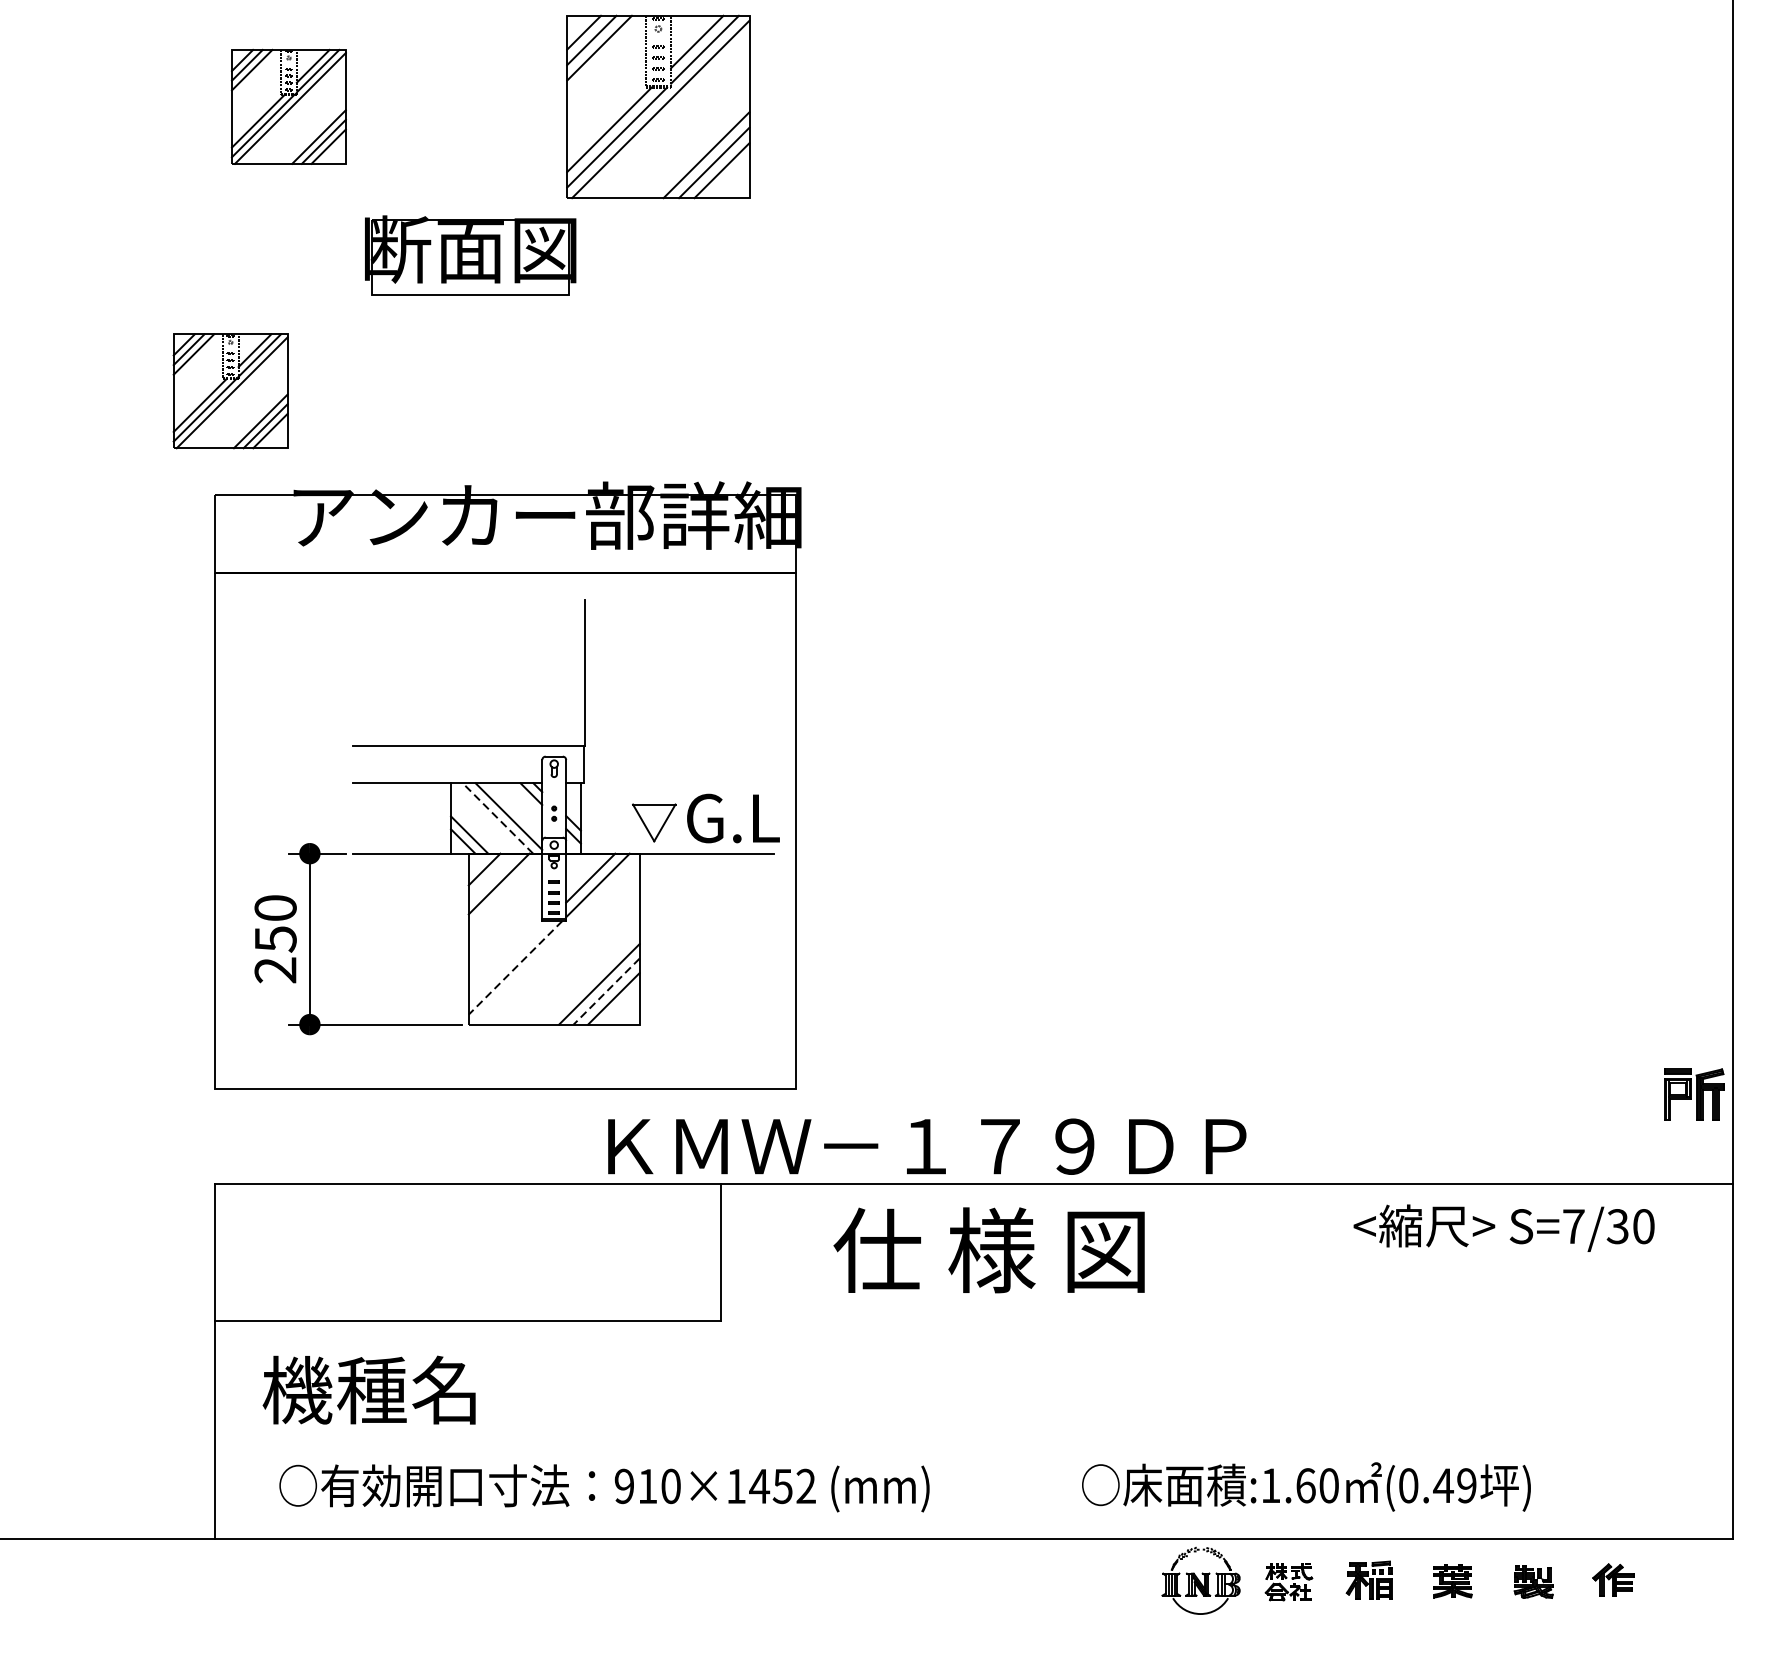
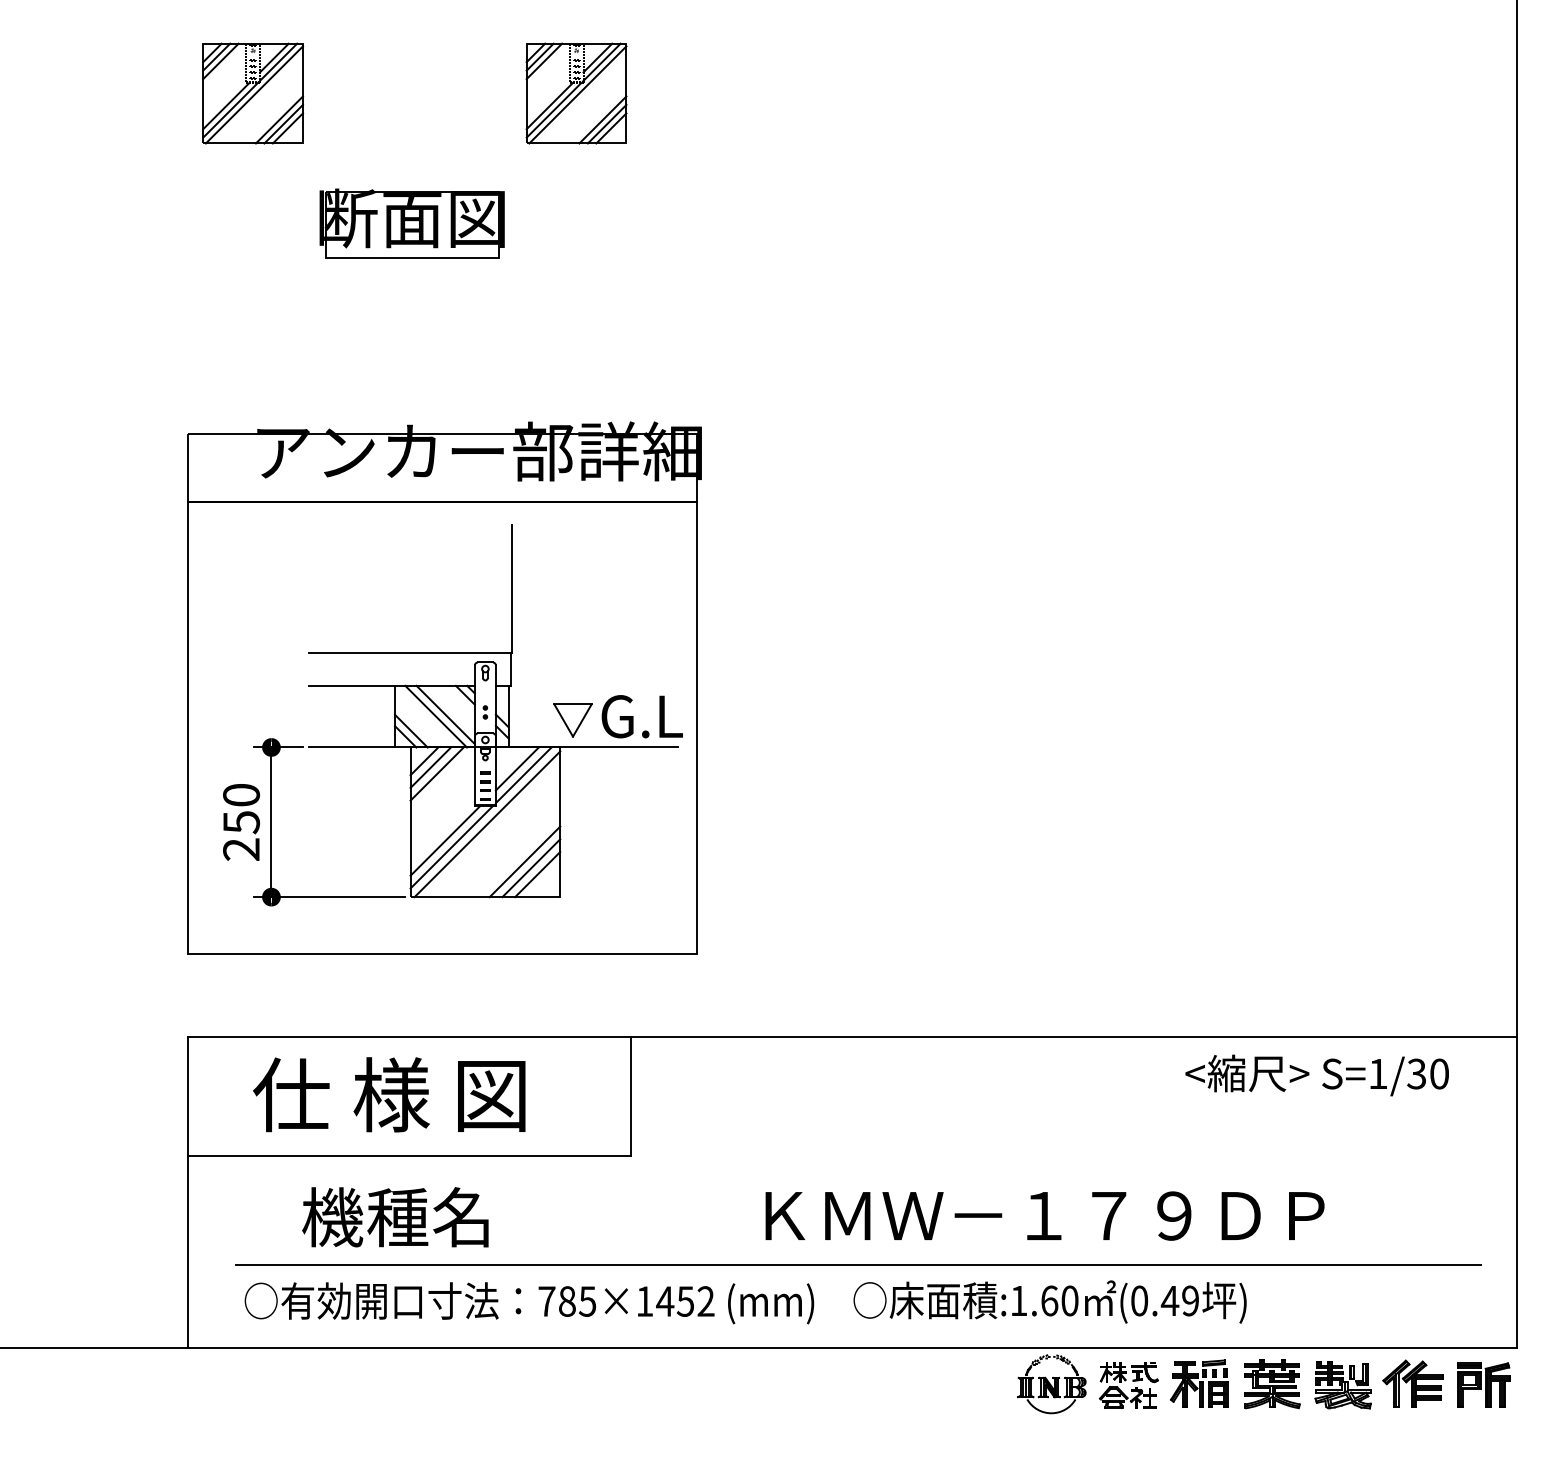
part: (658, 106) -> (576, 93), size x0.62
part: (231, 391) -> (202, 342), removed
line: (498, 818) -> (436, 716), dashed -> solid
line: (491, 876) -> (430, 767), added
line: (556, 941) -> (487, 824), added
line: (507, 959) -> (444, 840), added
line: (515, 967) -> (451, 847), dashed -> solid
line: (606, 991) -> (531, 868), dashed -> solid
part: (1694, 1093) -> (1483, 1384), moved
text: (926, 1146) -> (1044, 1215), moved
text: (1574, 1225) -> (1378, 1073), S=7/30 -> S=1/30
text: (989, 1249) -> (389, 1094), moved
text: (369, 1390) -> (395, 1217), moved
line: (980, 1445) -> (858, 1265), added
text: (647, 1486) -> (567, 1301), 910×1452 -> 785×1452
text: (1305, 1486) -> (1049, 1301), moved
part: (1369, 1580) -> (1199, 1383), size x1.43
part: (1612, 1580) -> (1412, 1383), size x1.67
part: (1453, 1581) -> (1272, 1384), size x1.67
part: (1288, 1582) -> (1128, 1385), size x1.43
part: (1533, 1582) -> (1342, 1385), size x1.67

